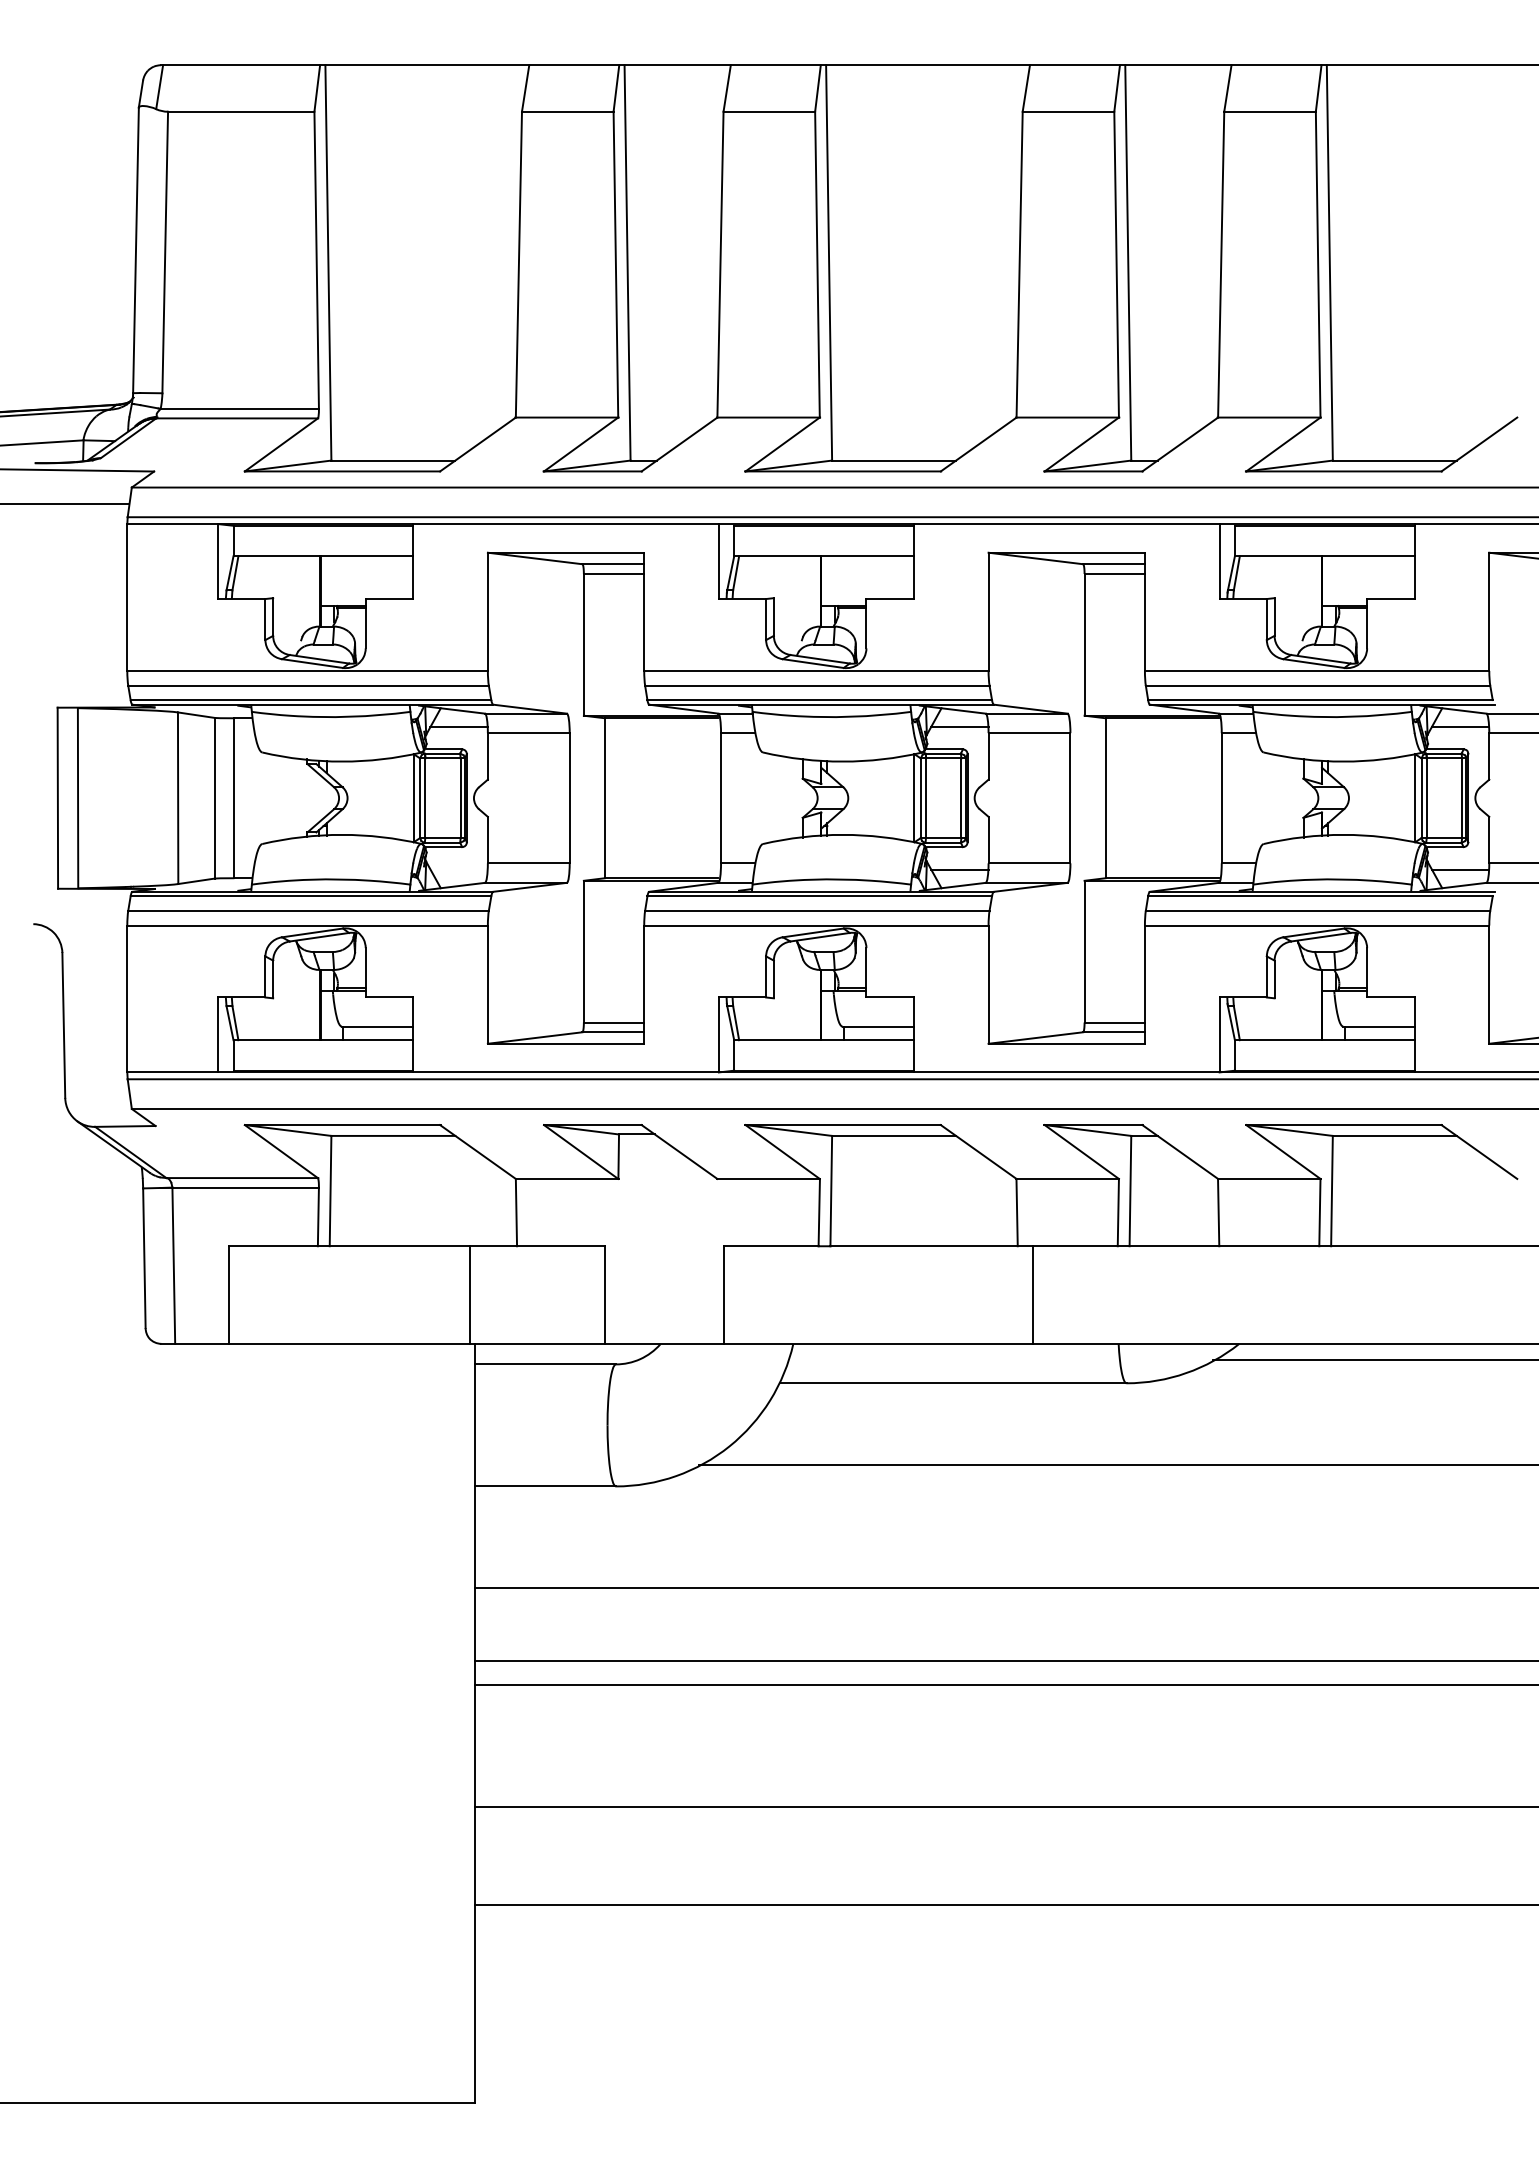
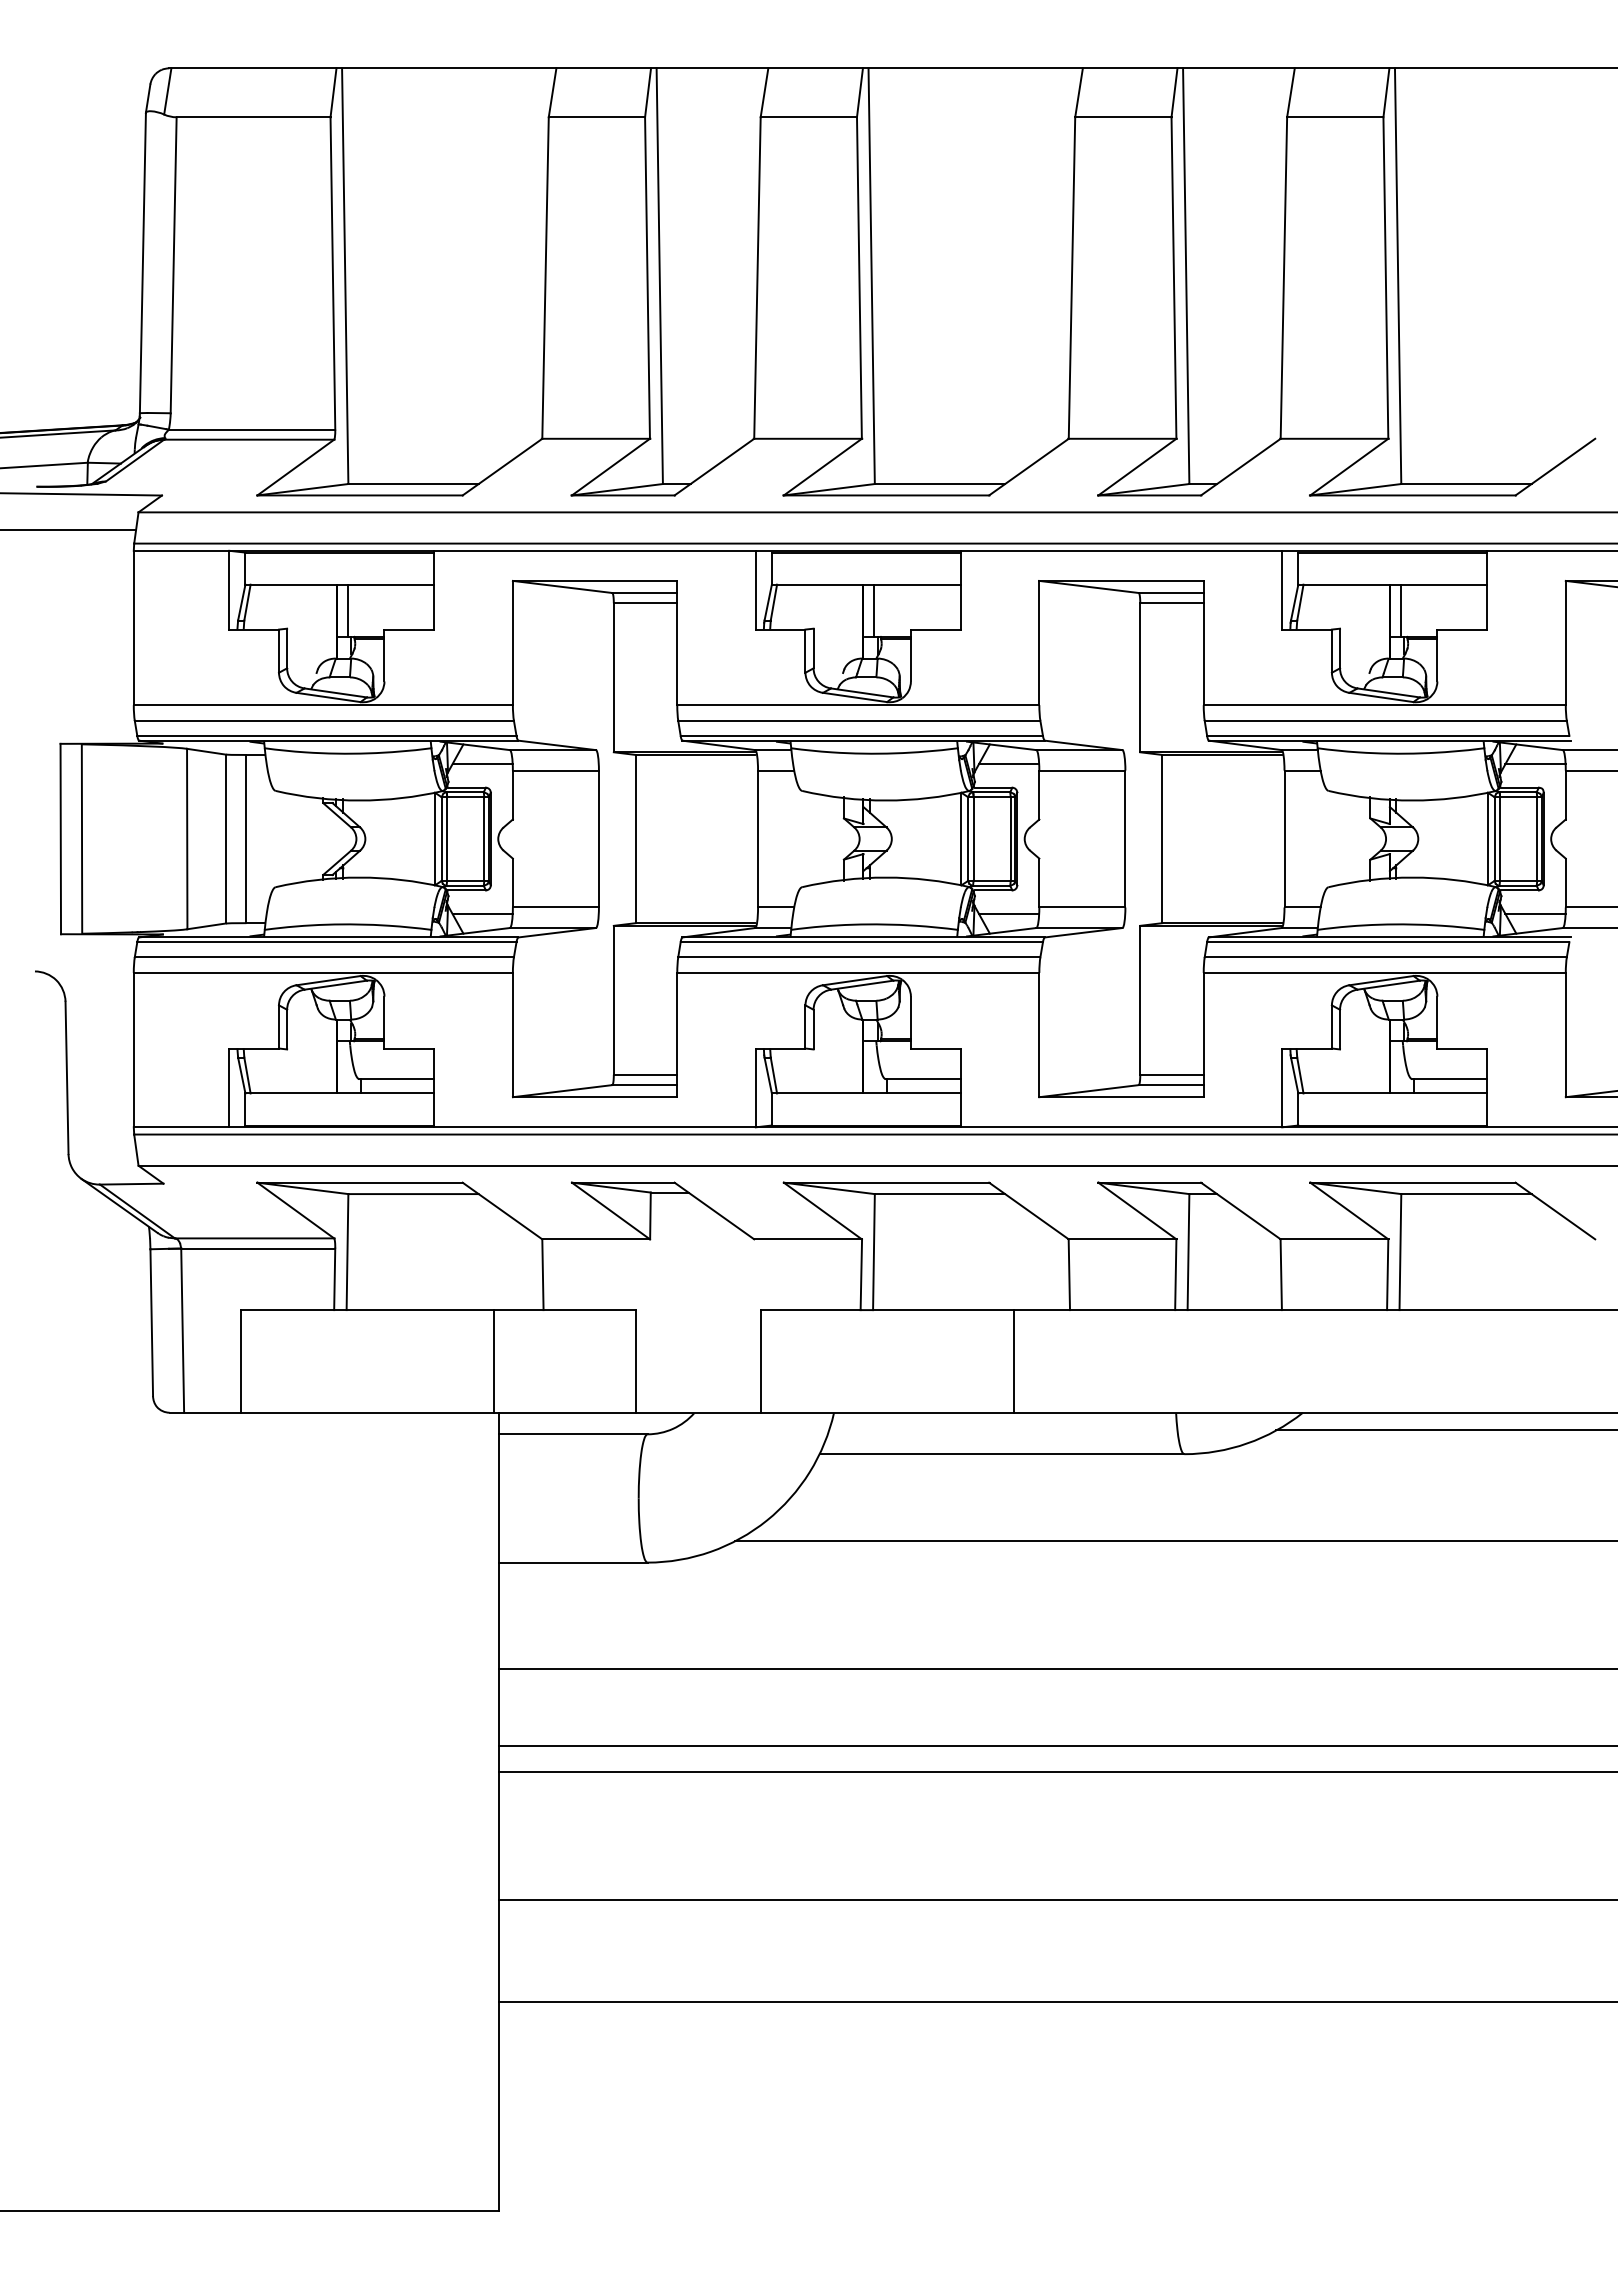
line: (331, 580) -> (348, 610), added
line: (831, 580) -> (874, 610), added
line: (1332, 580) -> (1400, 610), added
line: (458, 869) -> (482, 913), added
line: (1033, 1295) -> (1014, 1361), moved

